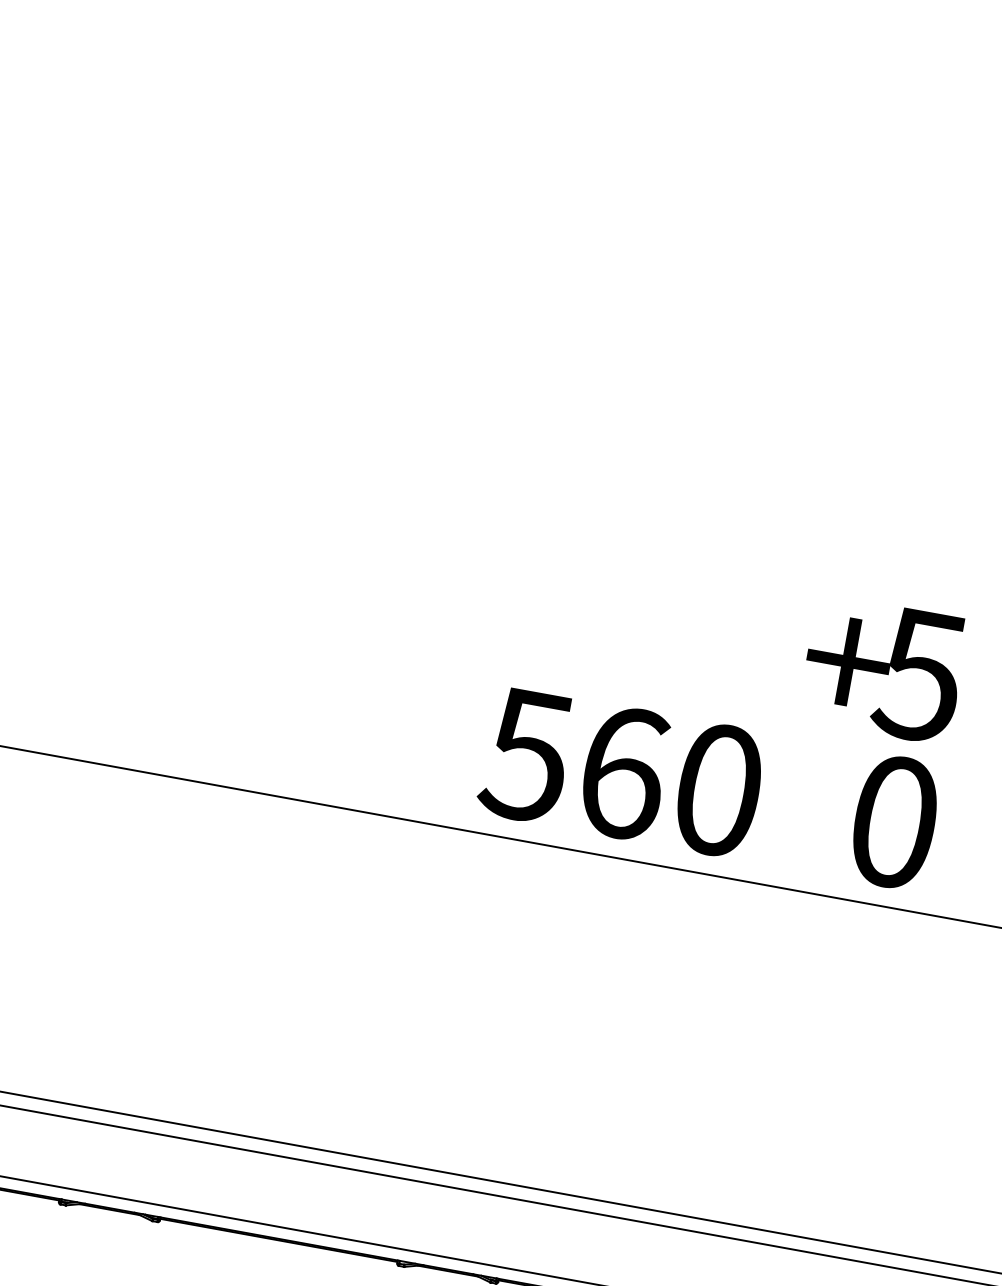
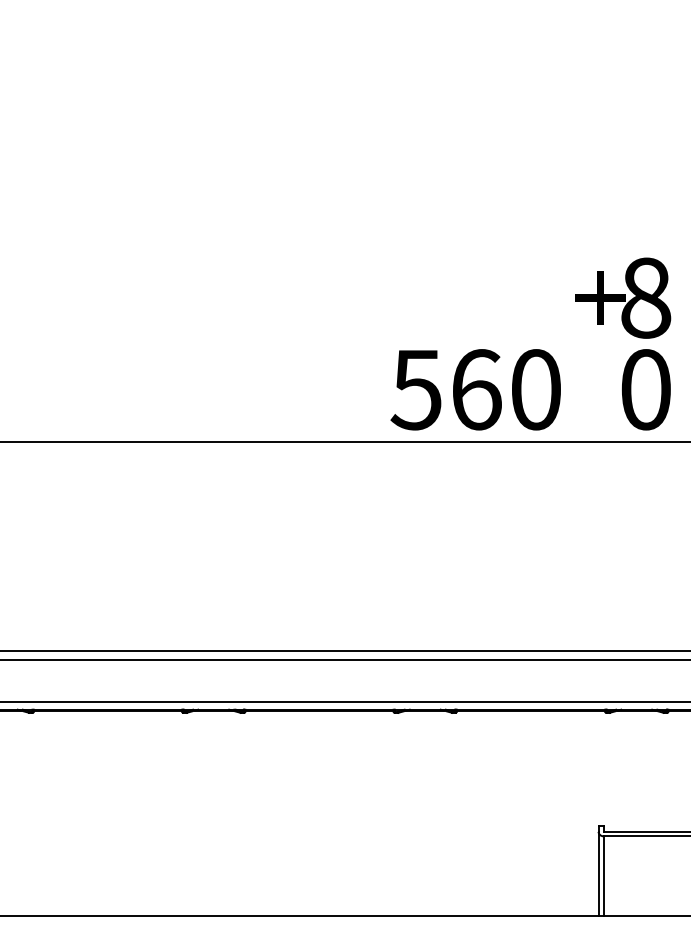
text: (920, 674) -> (645, 297), 5 -> 8

